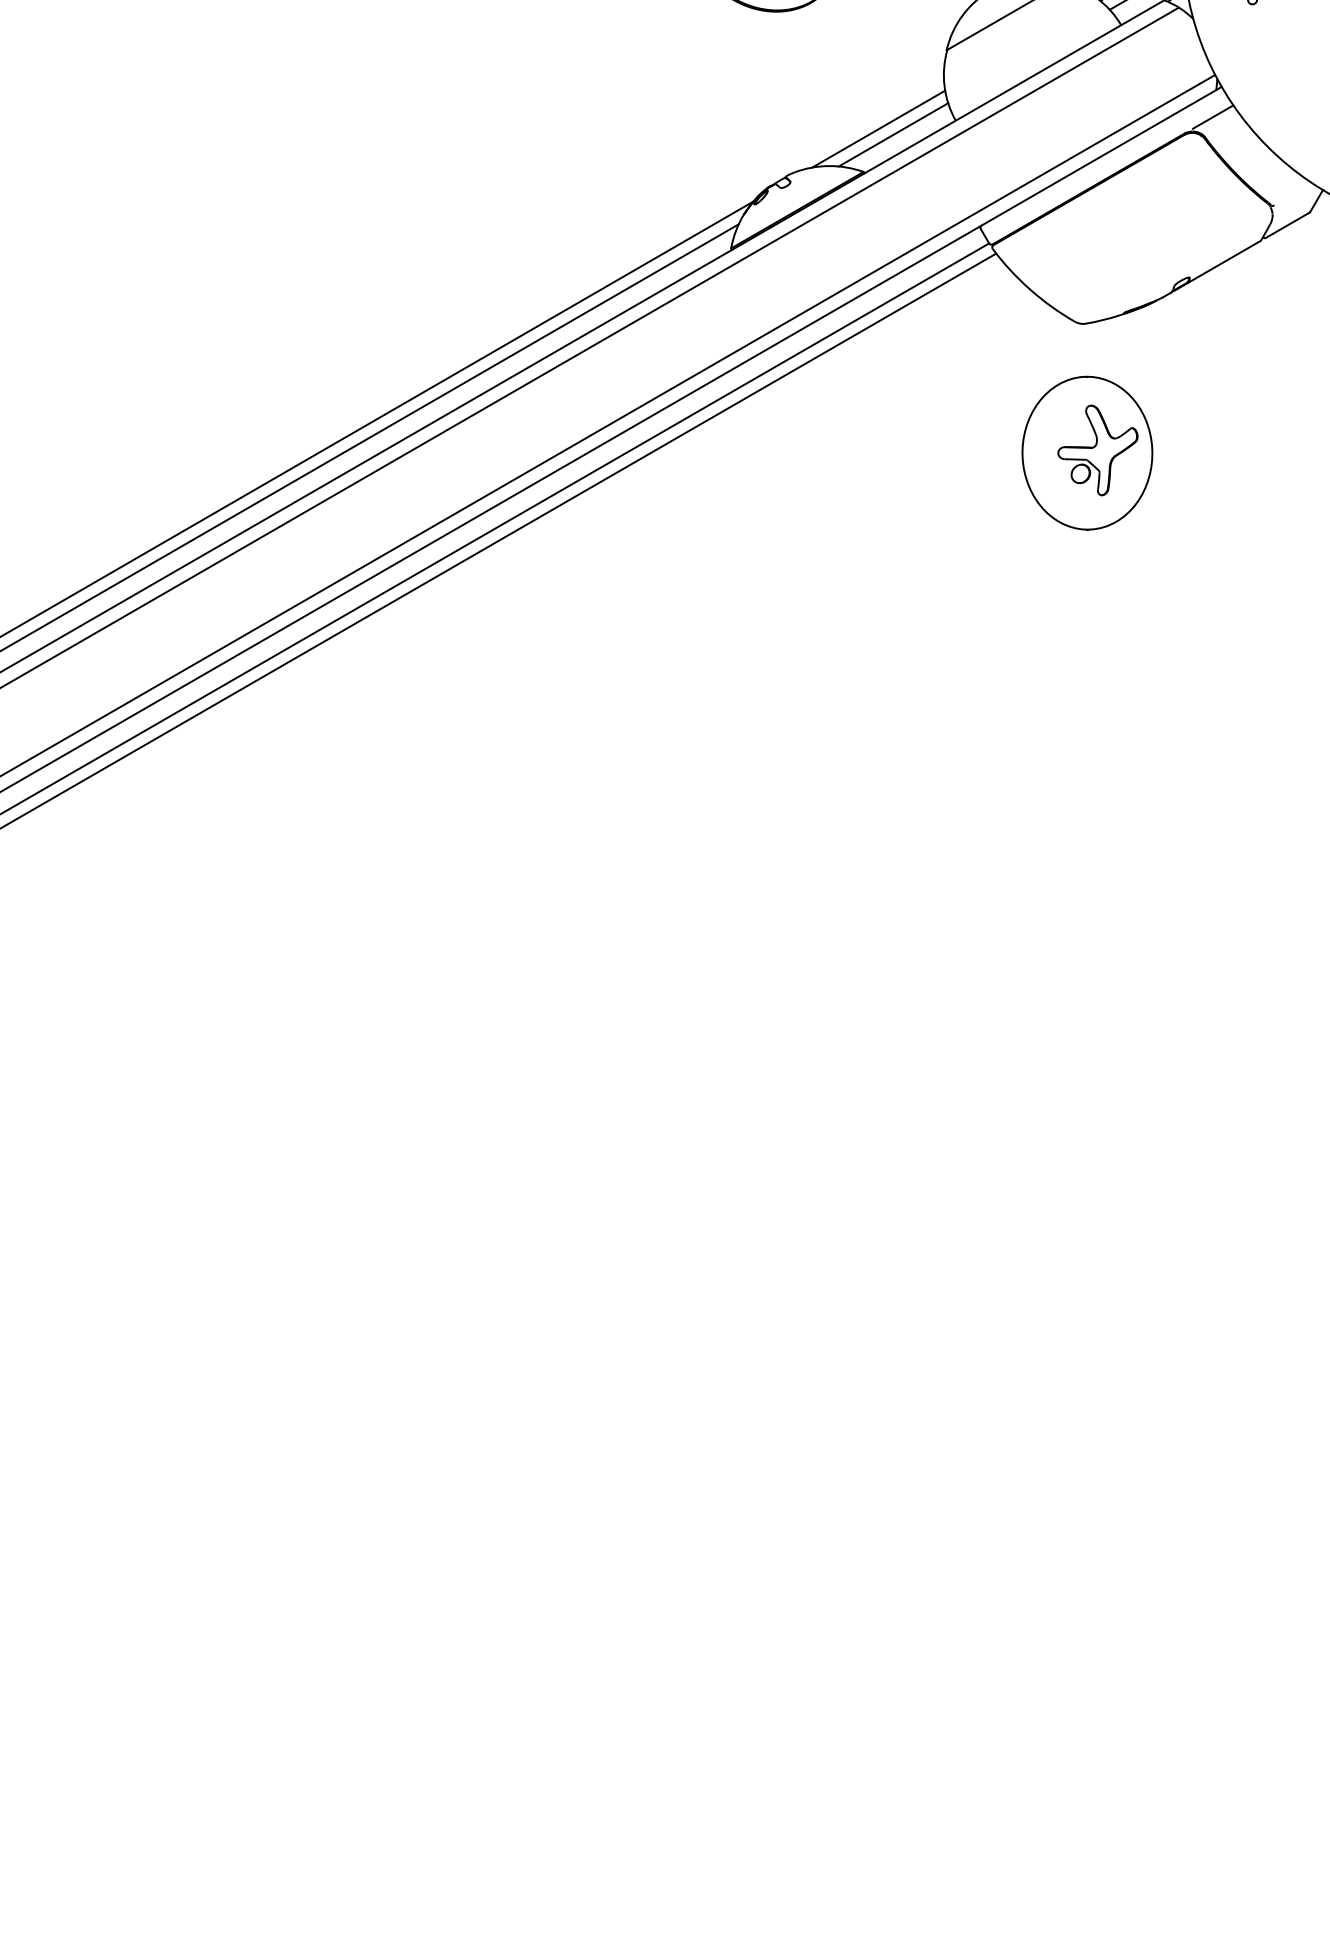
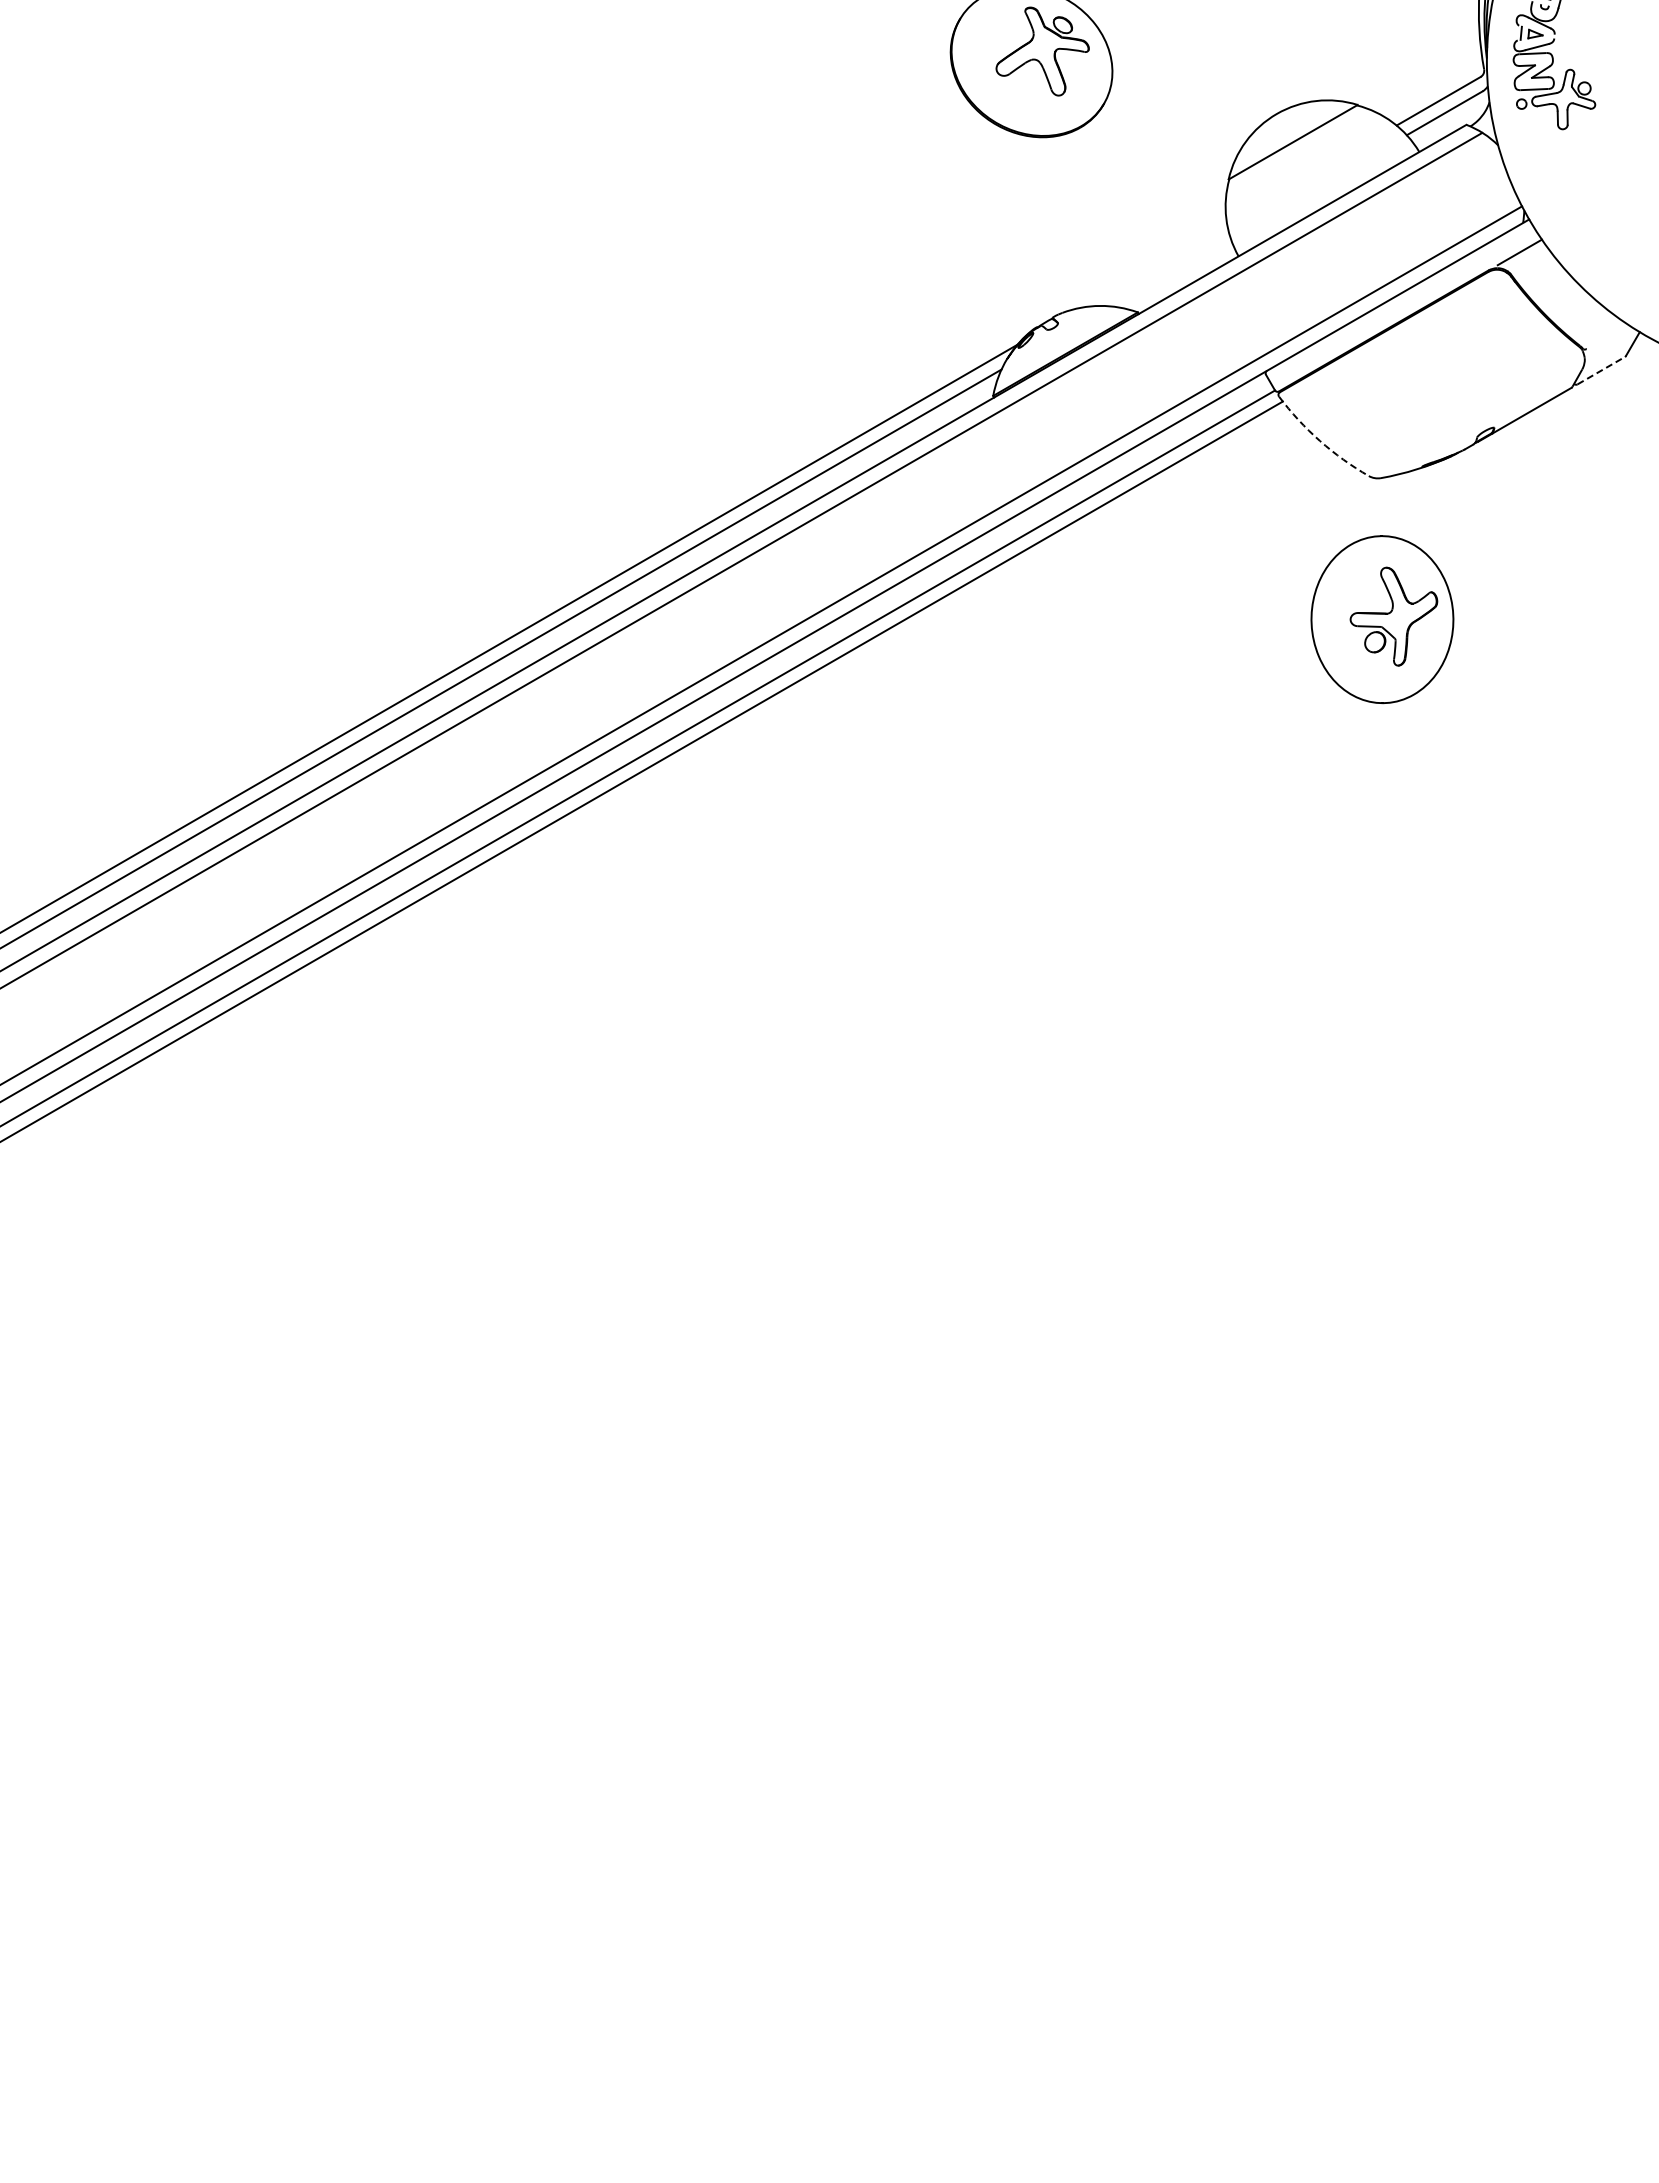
line: (877, 129) -> (1153, 265), removed
line: (893, 134) -> (1170, 271), removed
line: (1287, 225) -> (1601, 370), solid -> dashed
arc: (1029, 289) -> (1319, 440), solid -> dashed

